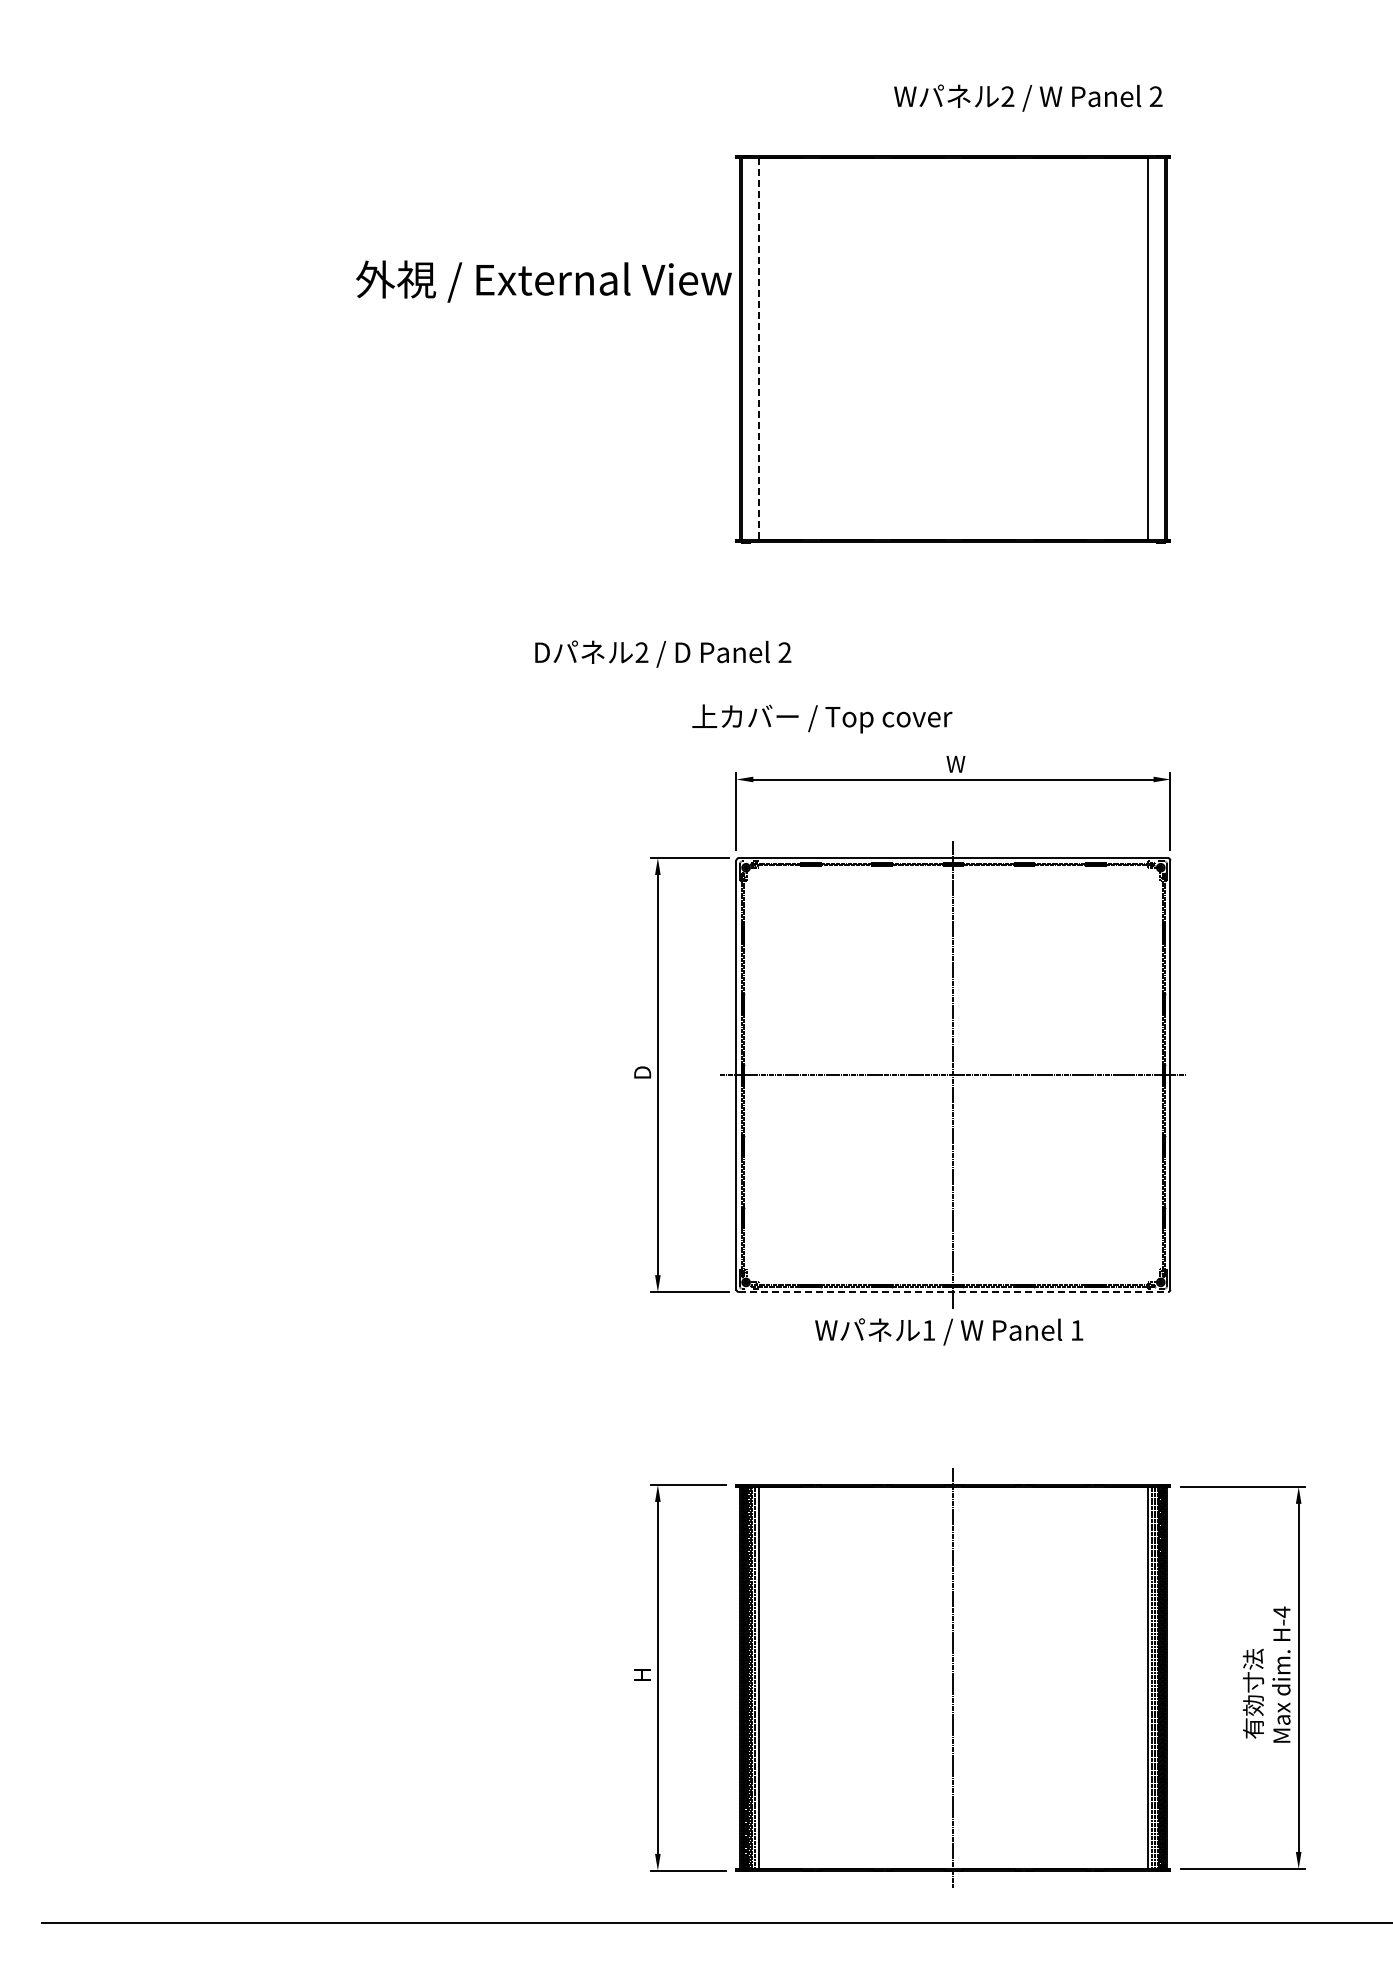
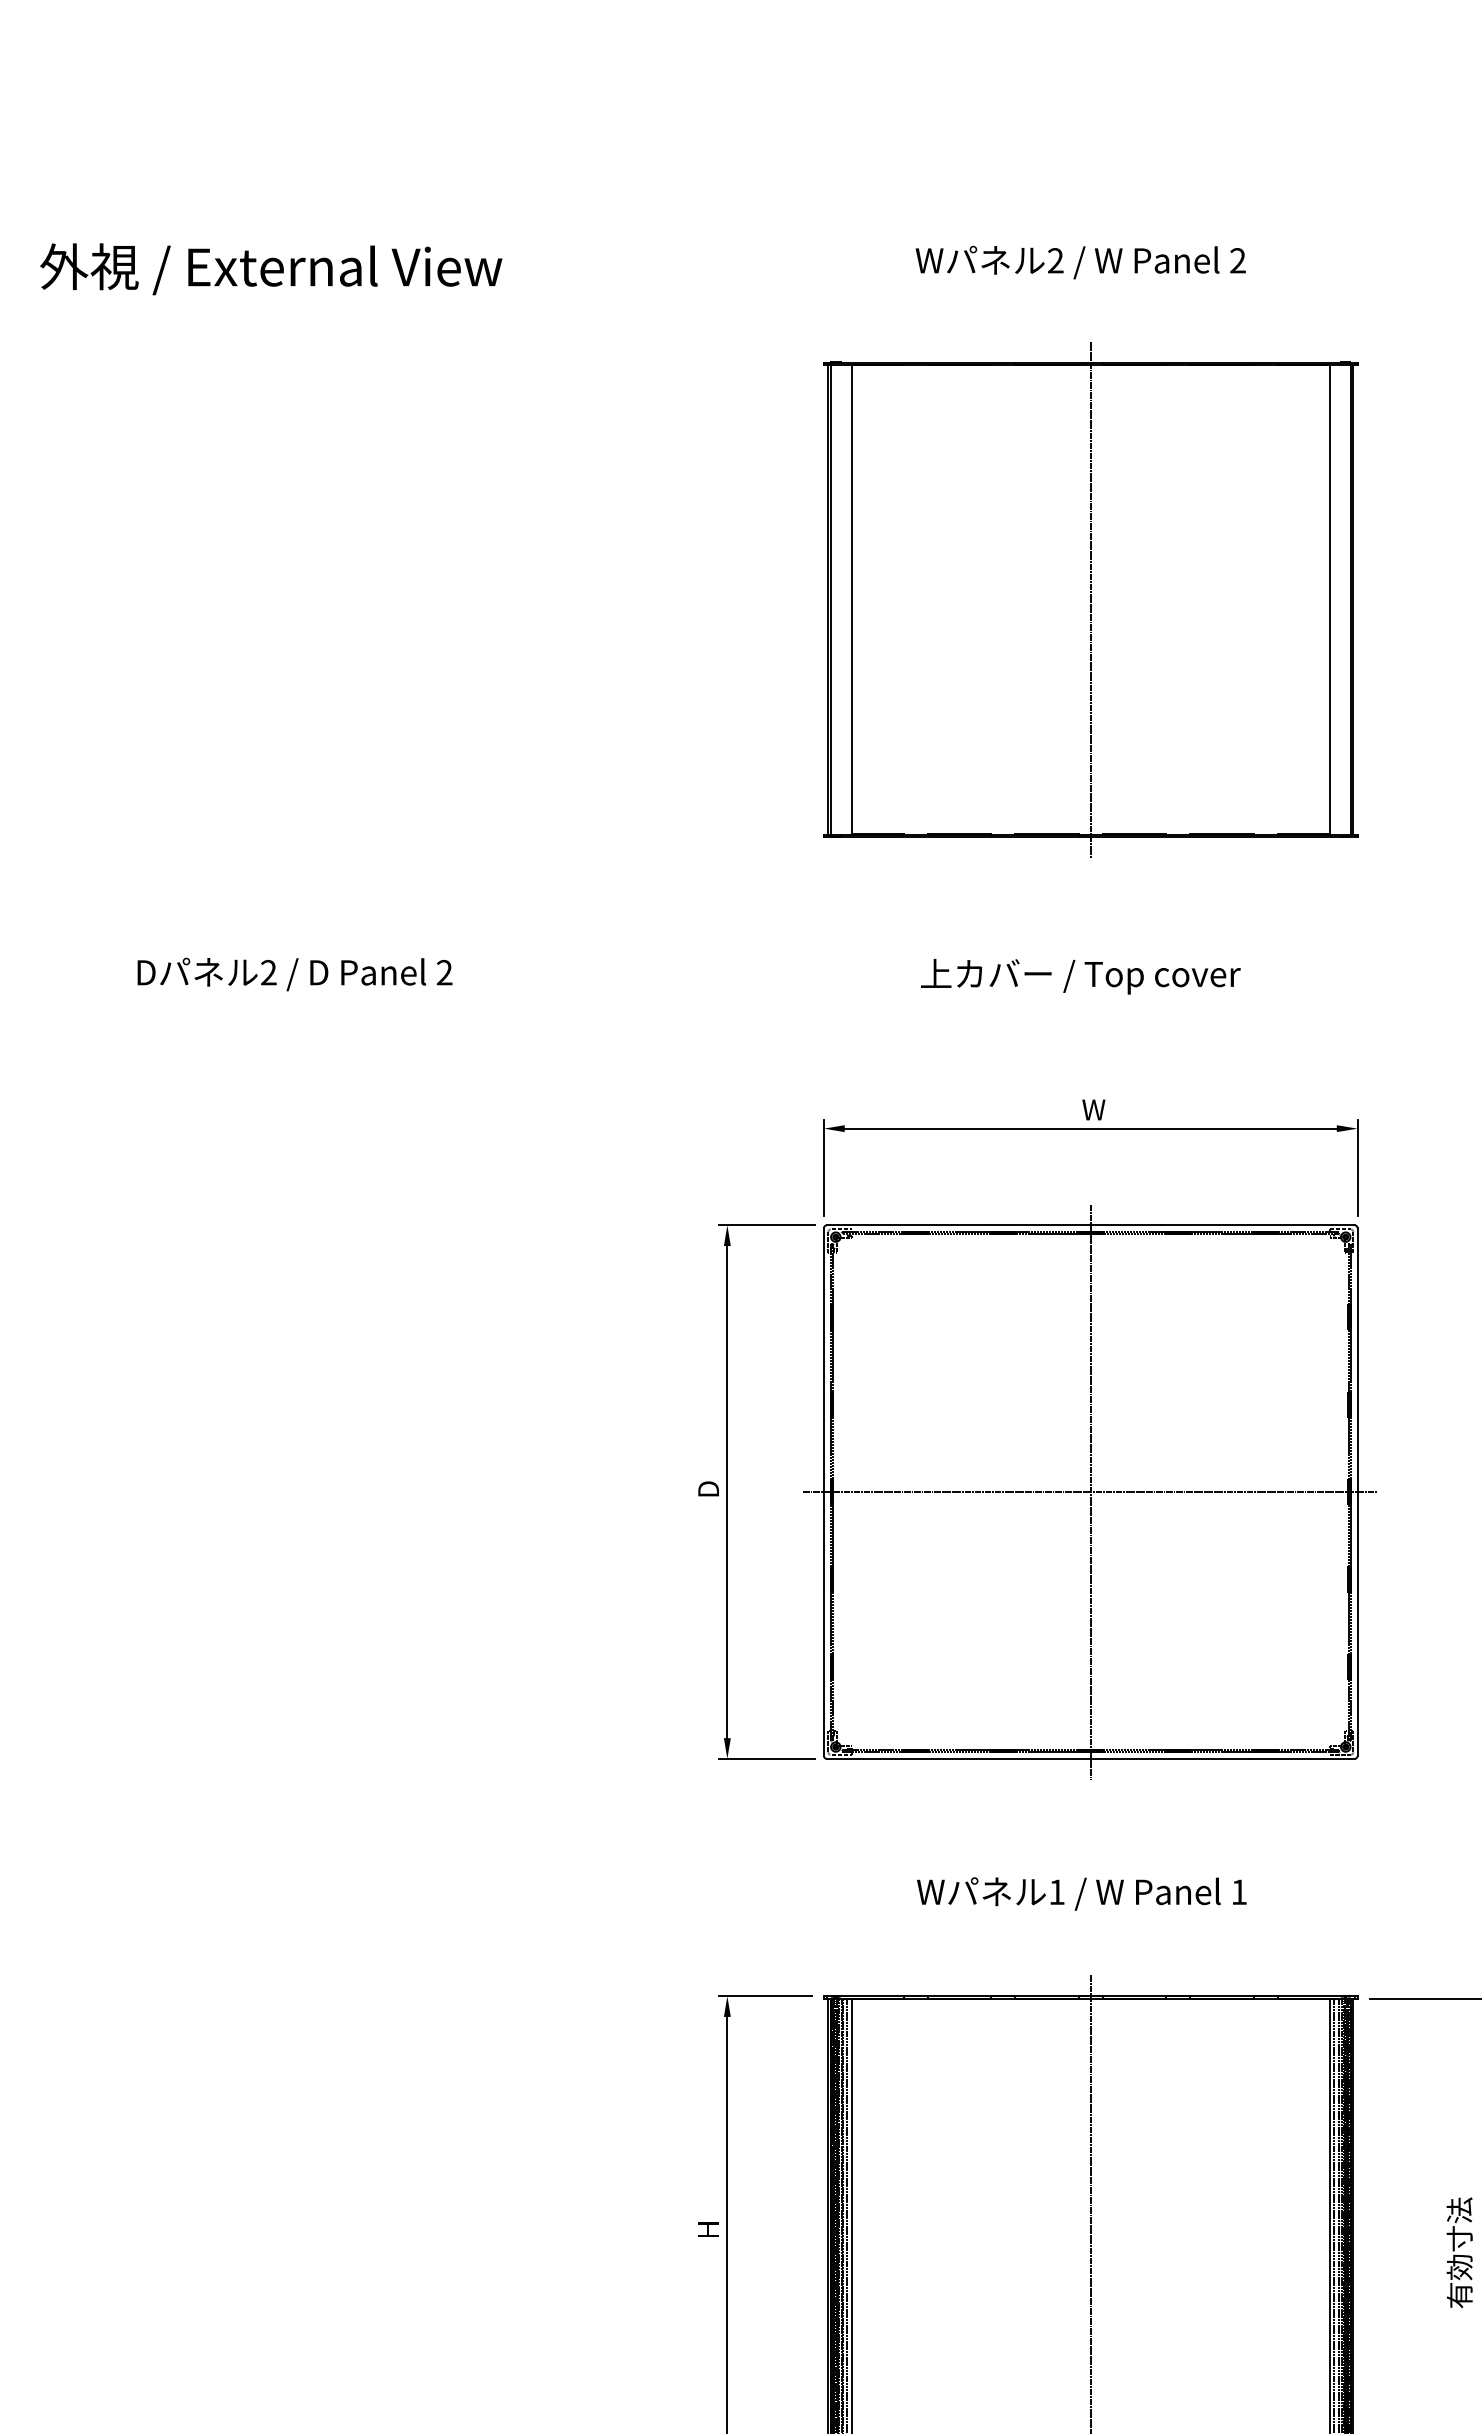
text: (1028, 97) -> (1081, 261), moved
text: (543, 281) -> (270, 269), moved
line: (759, 349) -> (852, 599), dashed -> solid
line: (953, 349) -> (1090, 599), added
text: (663, 653) -> (295, 973), moved
text: (822, 718) -> (1081, 976), moved
line: (953, 1292) -> (1090, 1759), dashed -> solid
text: (949, 1331) -> (1082, 1893), moved

